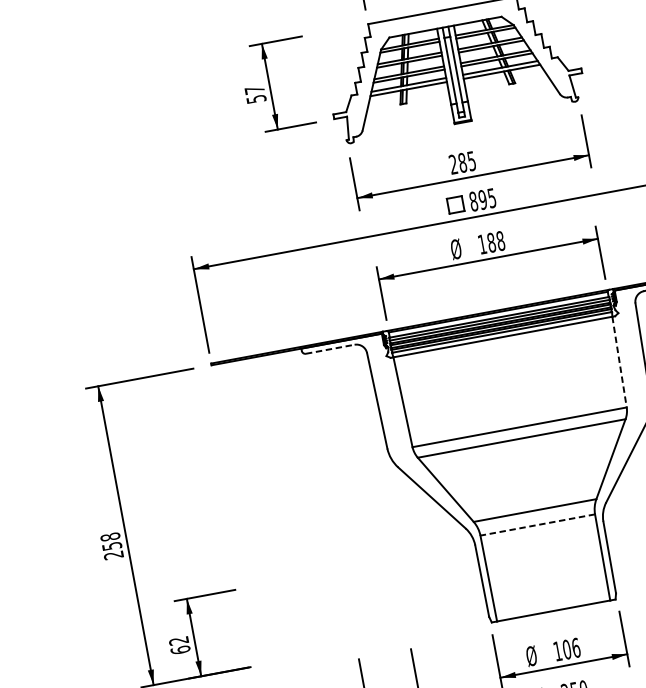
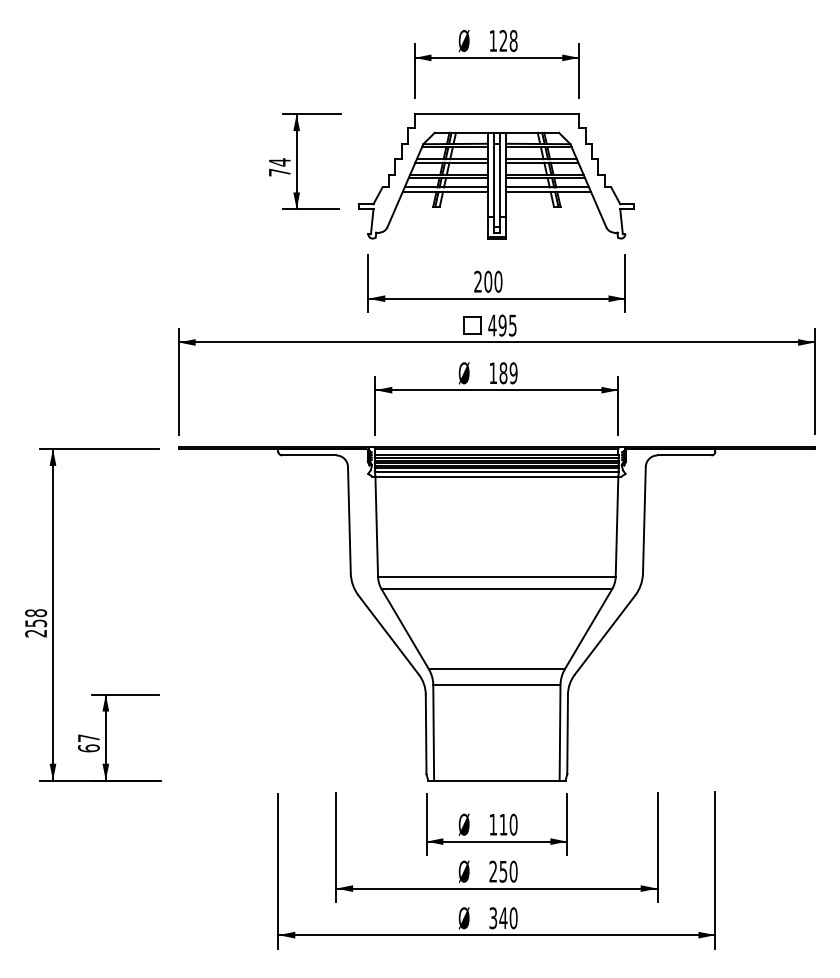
text: (255, 94) -> (279, 167), 57 -> 74
text: (467, 161) -> (493, 281), 285 -> 200
text: (473, 201) -> (492, 325), 895 -> 495
text: (500, 241) -> (513, 373), 188 -> 189
line: (330, 349) -> (309, 455), dashed -> solid
line: (620, 362) -> (617, 527), dashed -> solid
line: (537, 525) -> (496, 685), dashed -> solid
text: (178, 641) -> (88, 738), 62 -> 67
text: (571, 648) -> (508, 824), 106 -> 110

